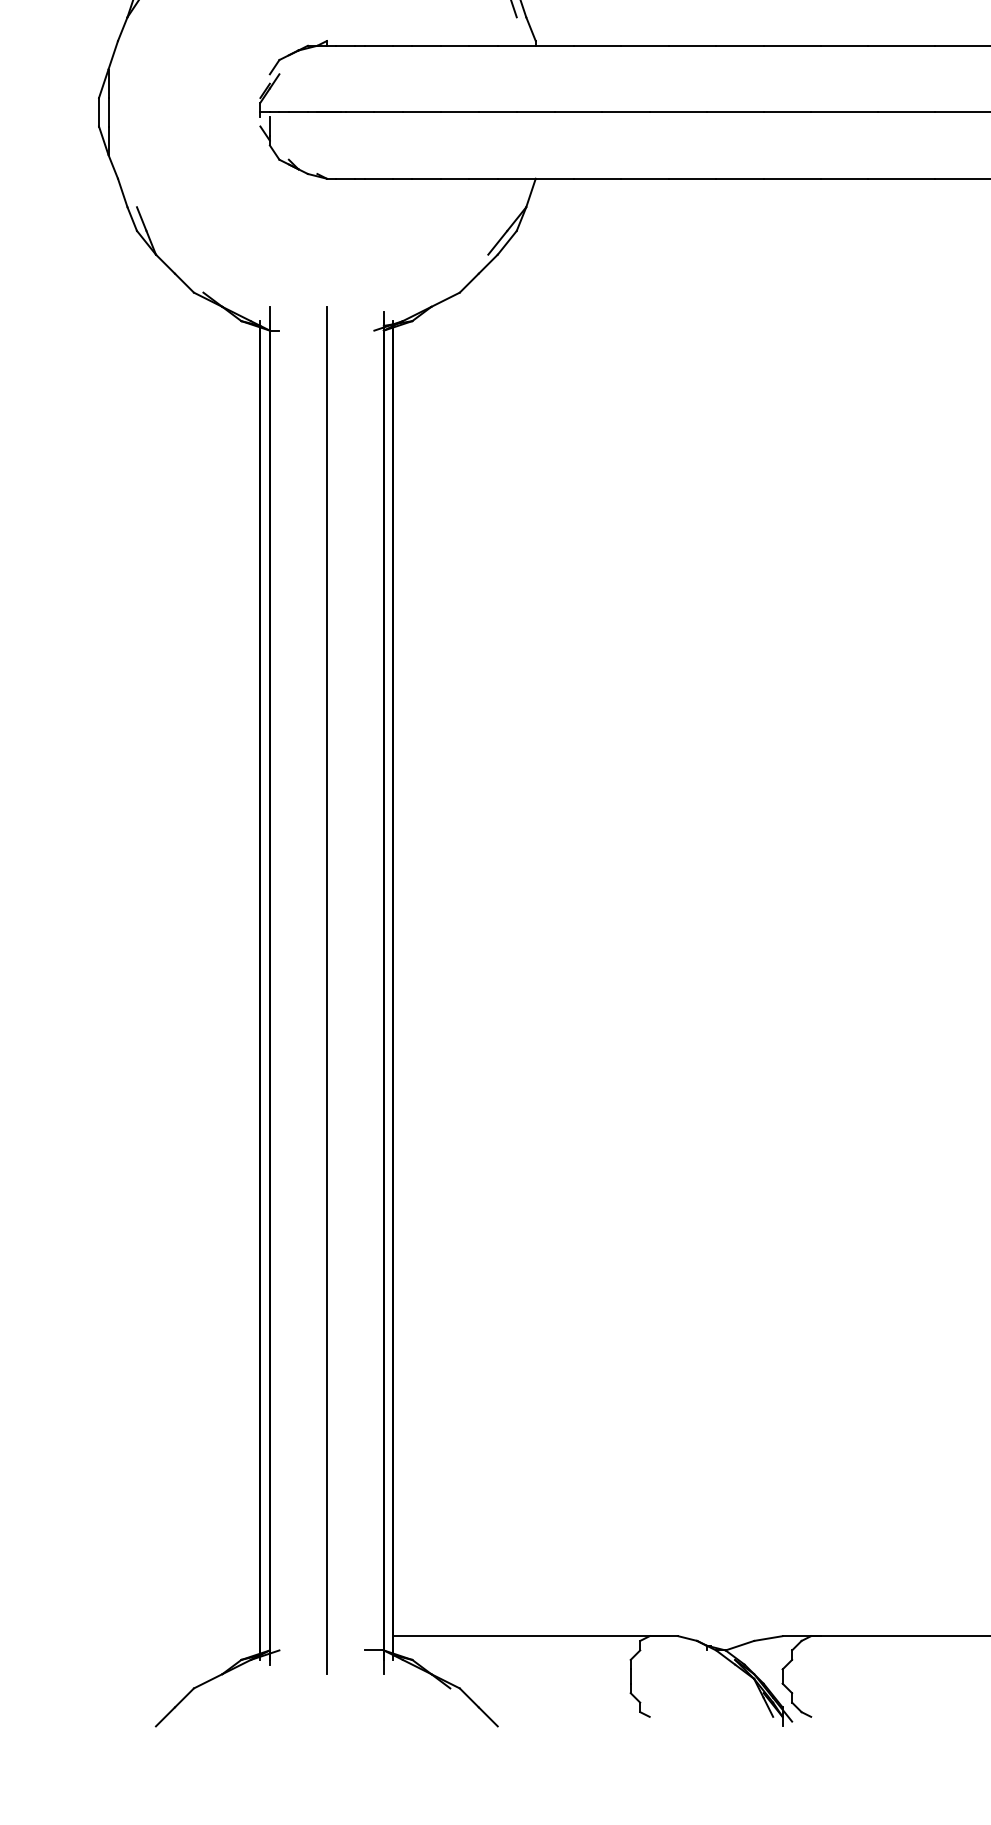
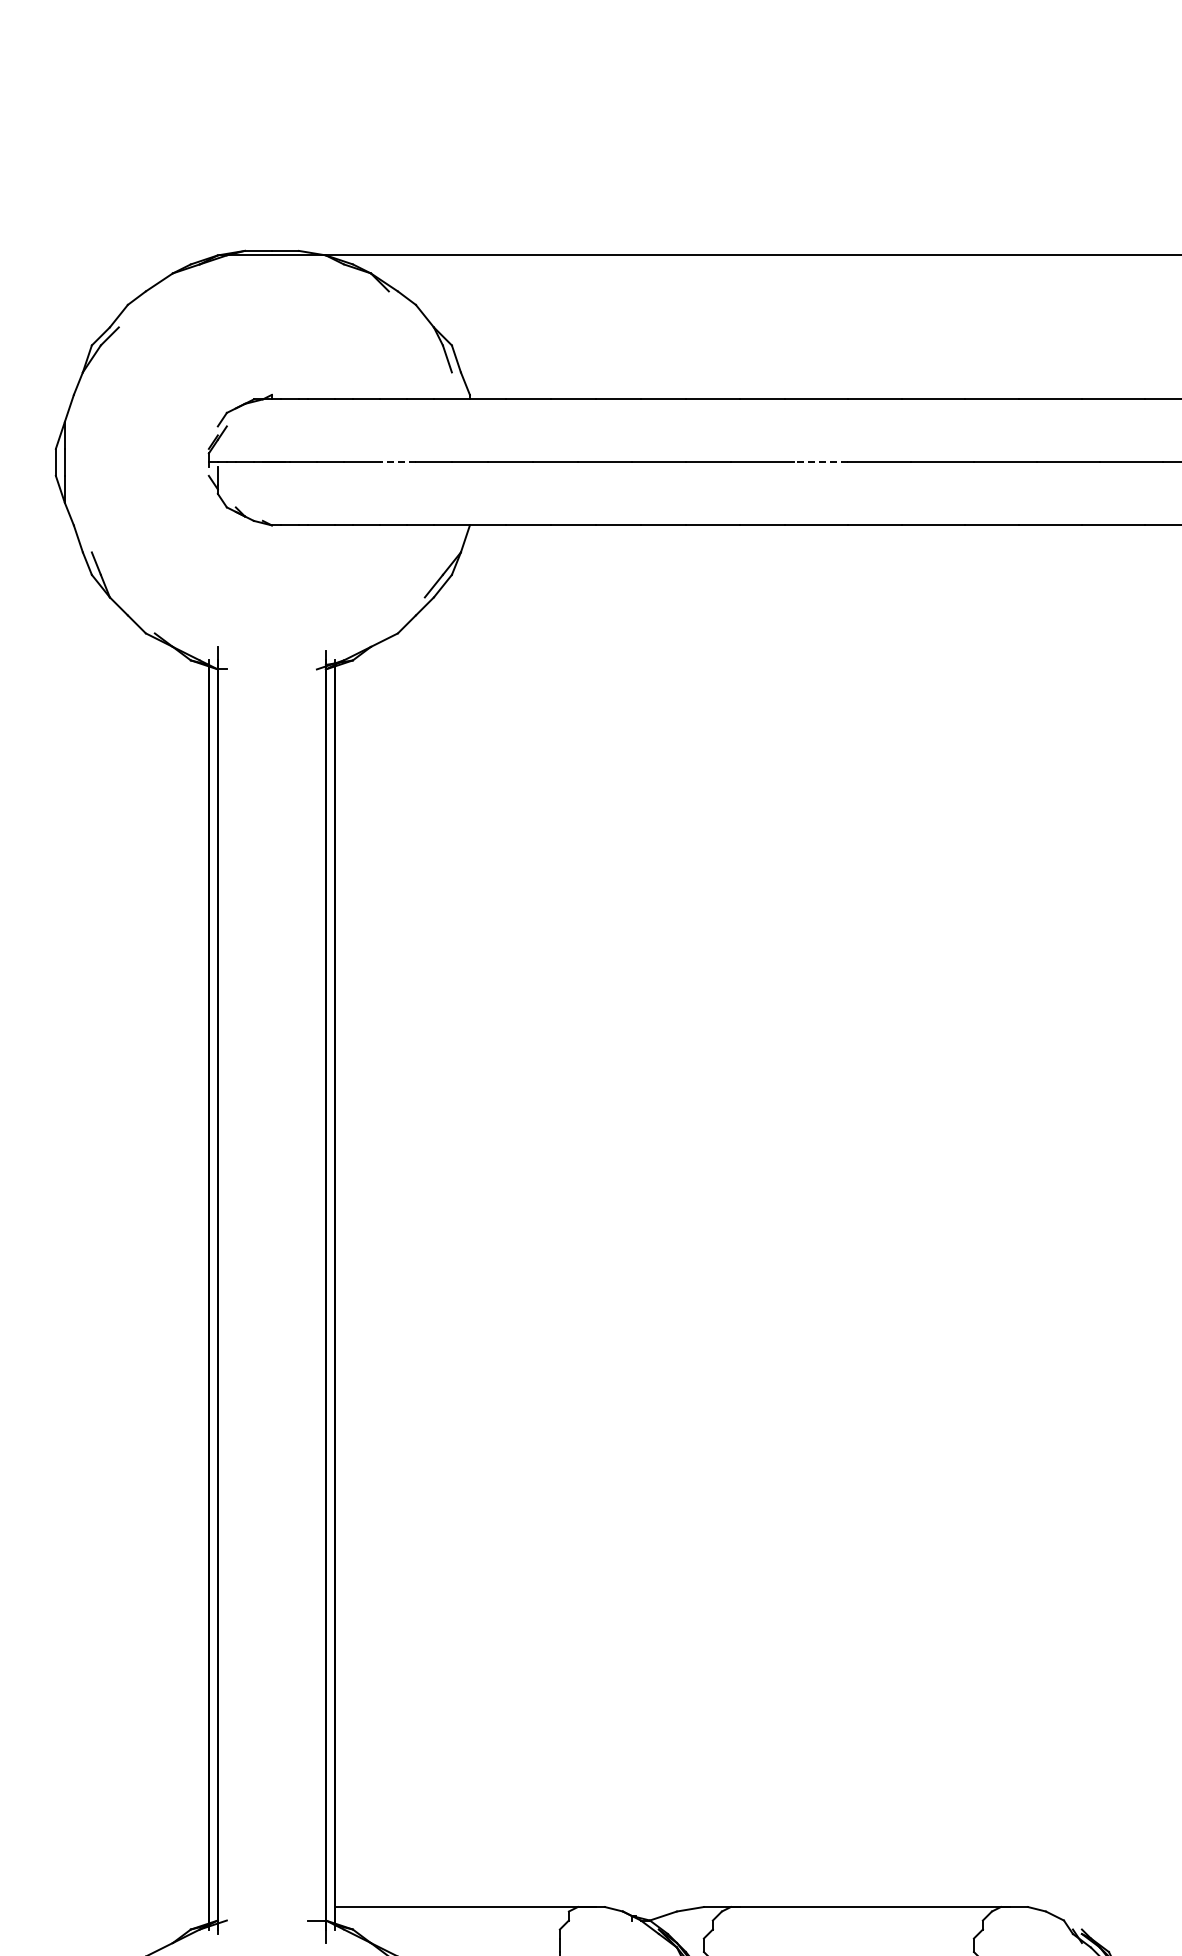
line: (459, 112) -> (397, 462), solid -> dashed
line: (905, 112) -> (820, 462), solid -> dashed
line: (326, 990) -> (271, 1294), removed

